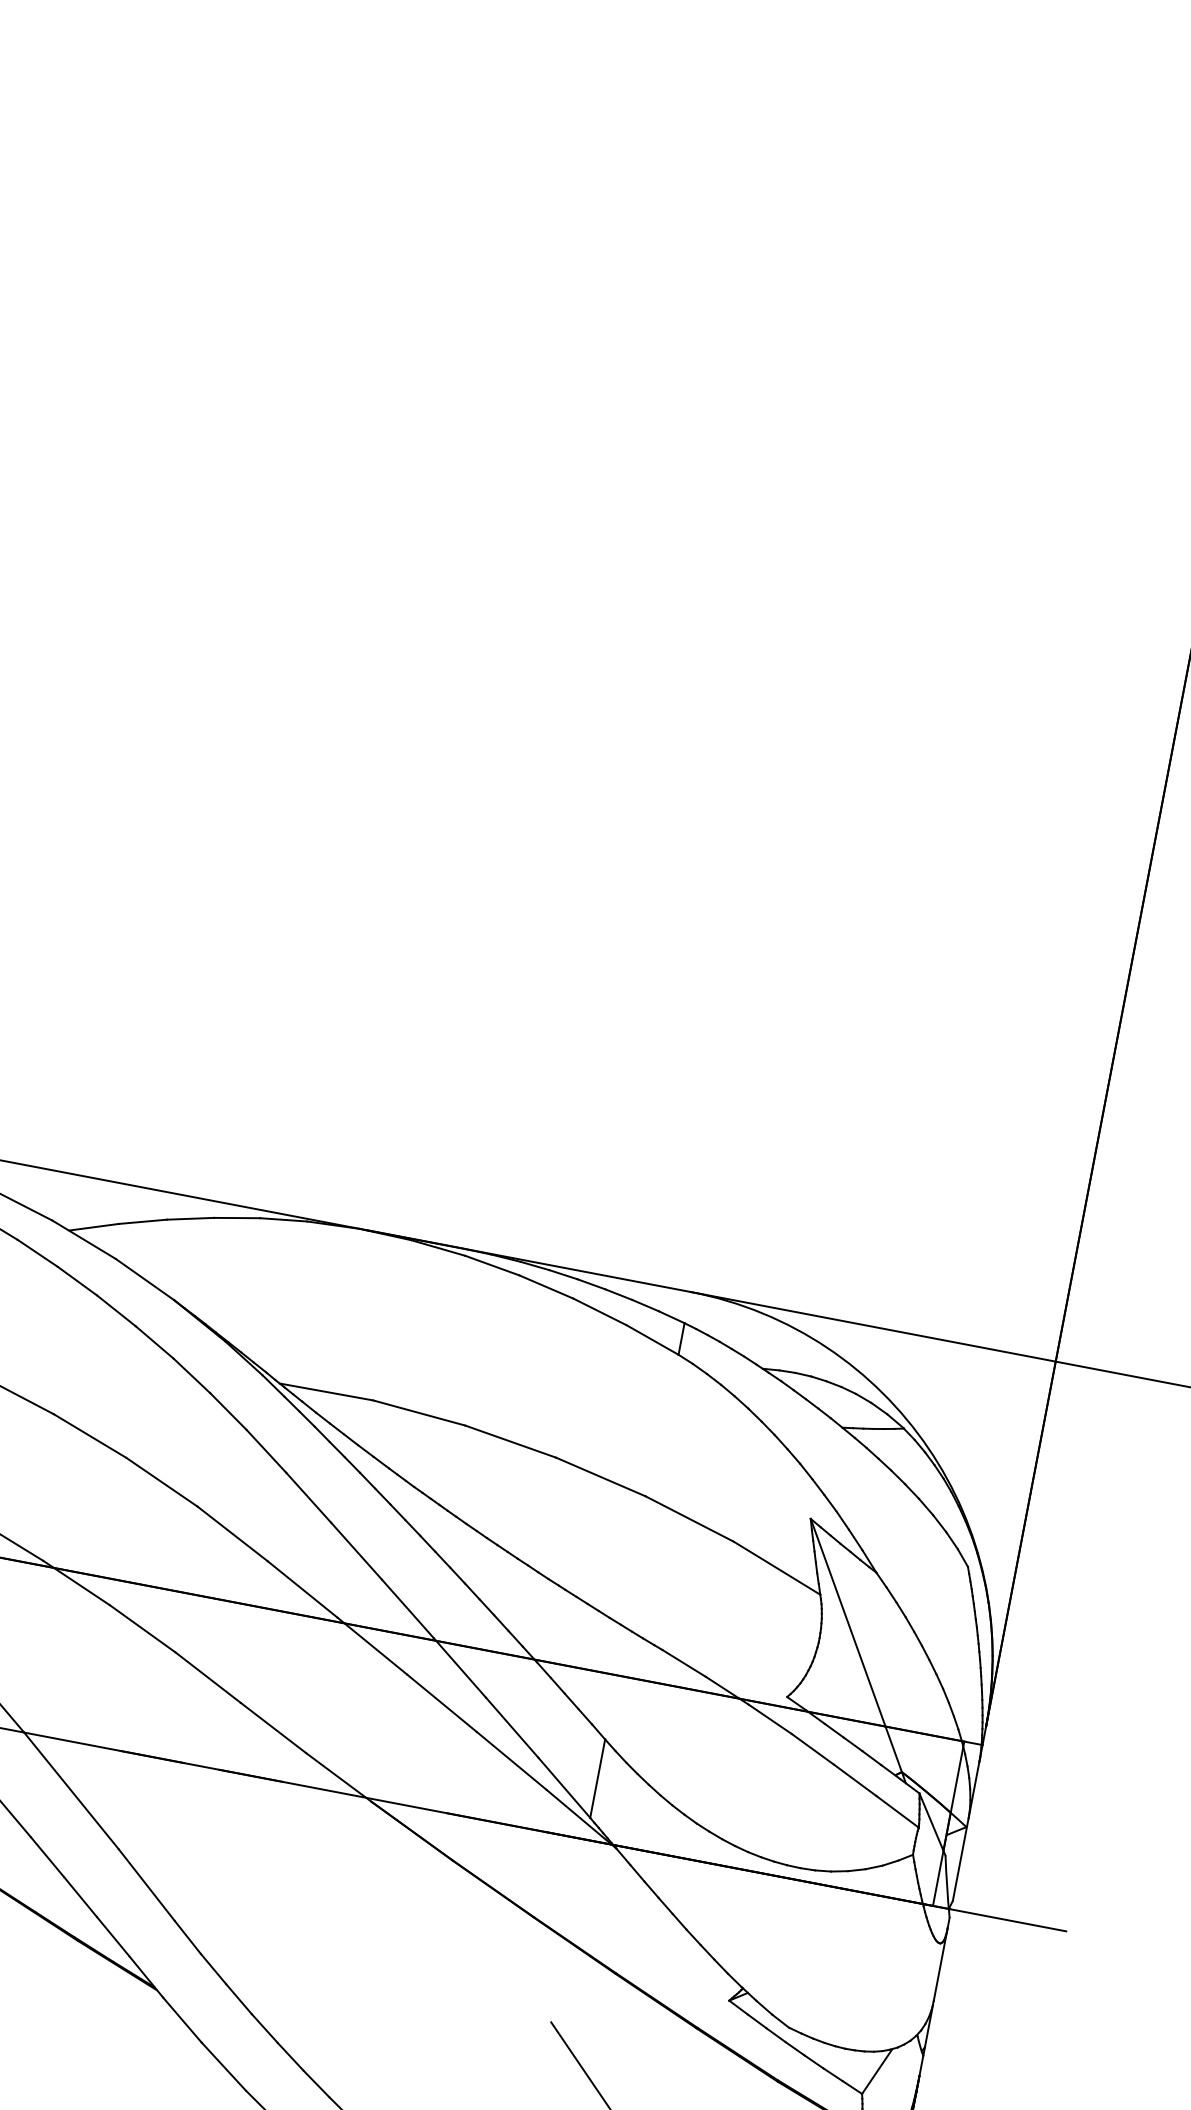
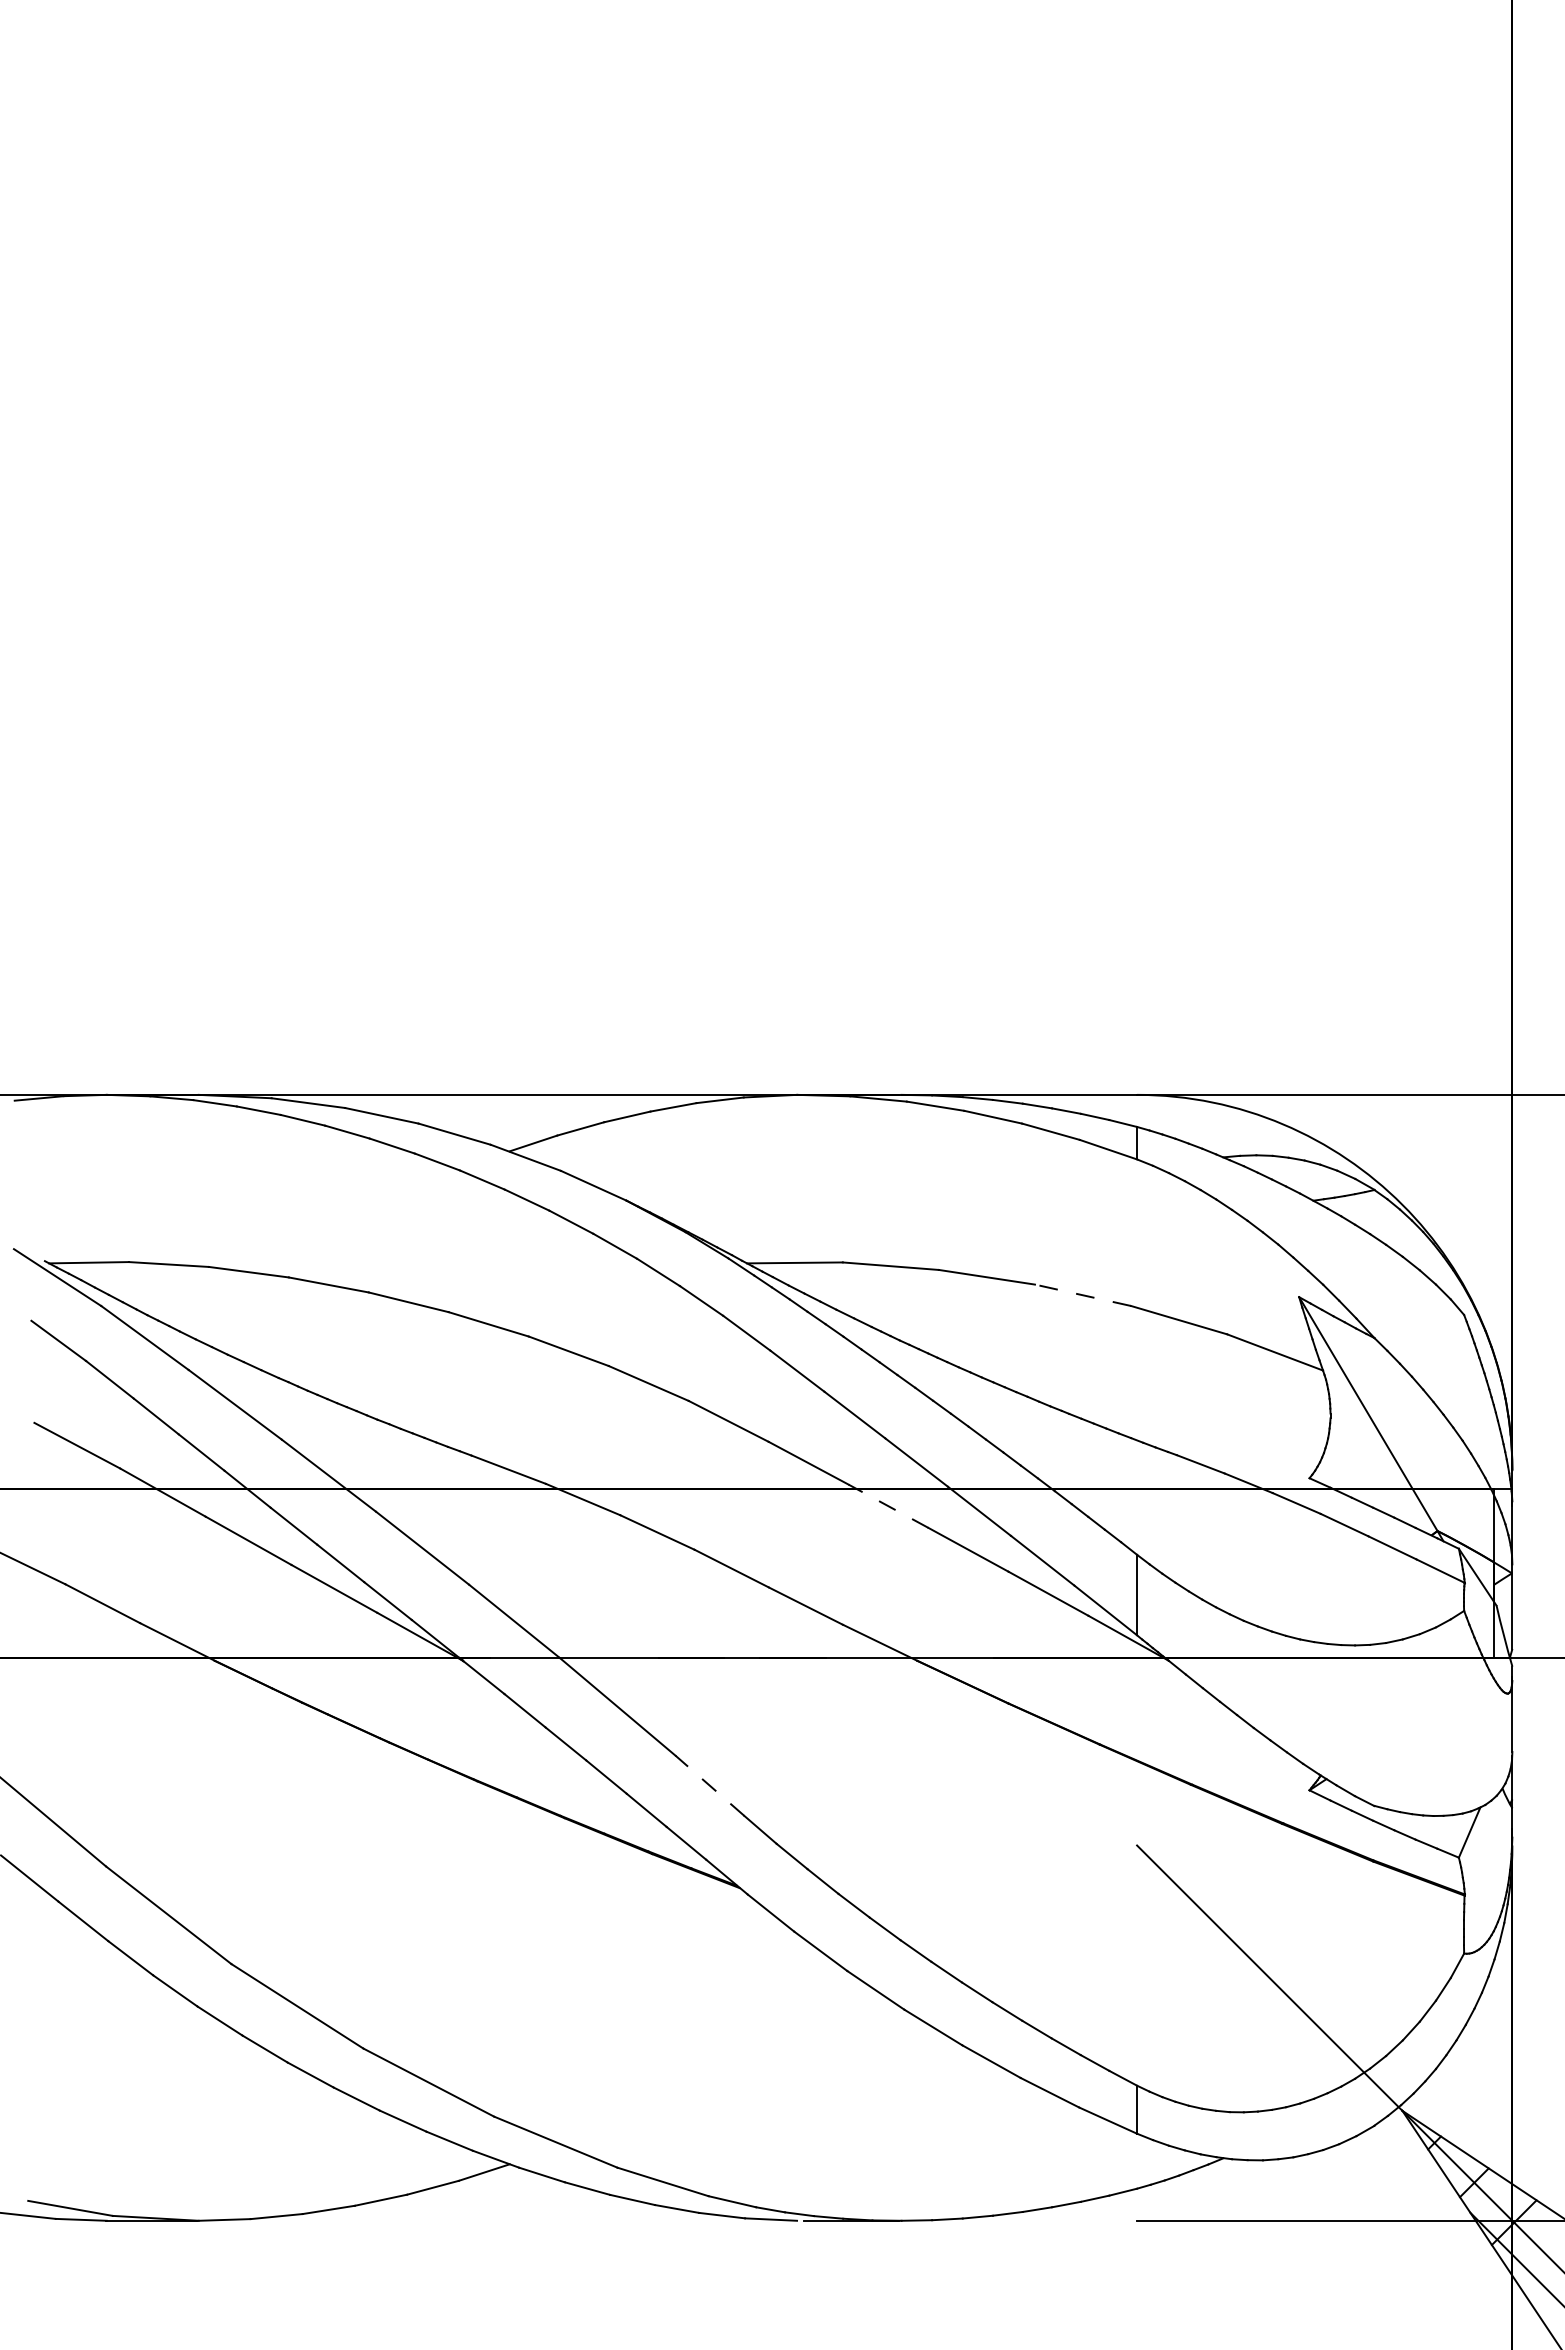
line: (600, 1477) -> (1082, 1295), solid -> dashed
line: (372, 1646) -> (888, 1506), solid -> dashed
line: (146, 1884) -> (709, 1785), solid -> dashed

